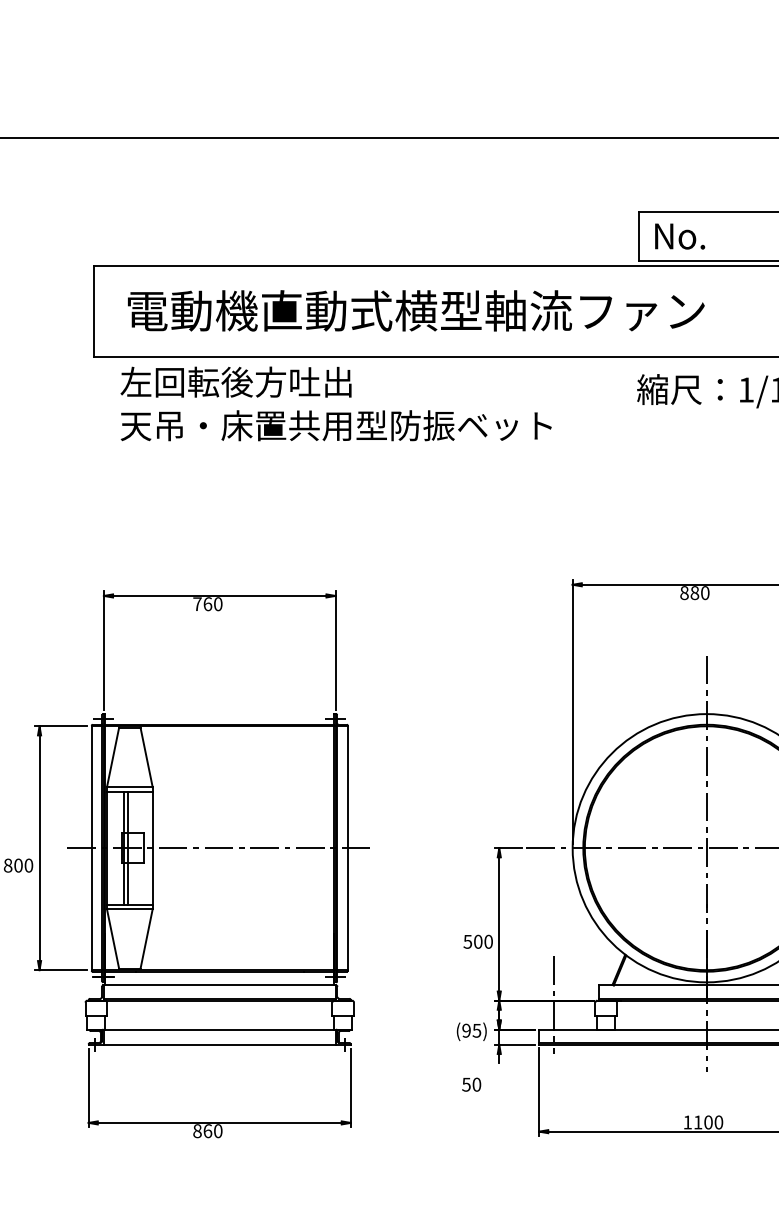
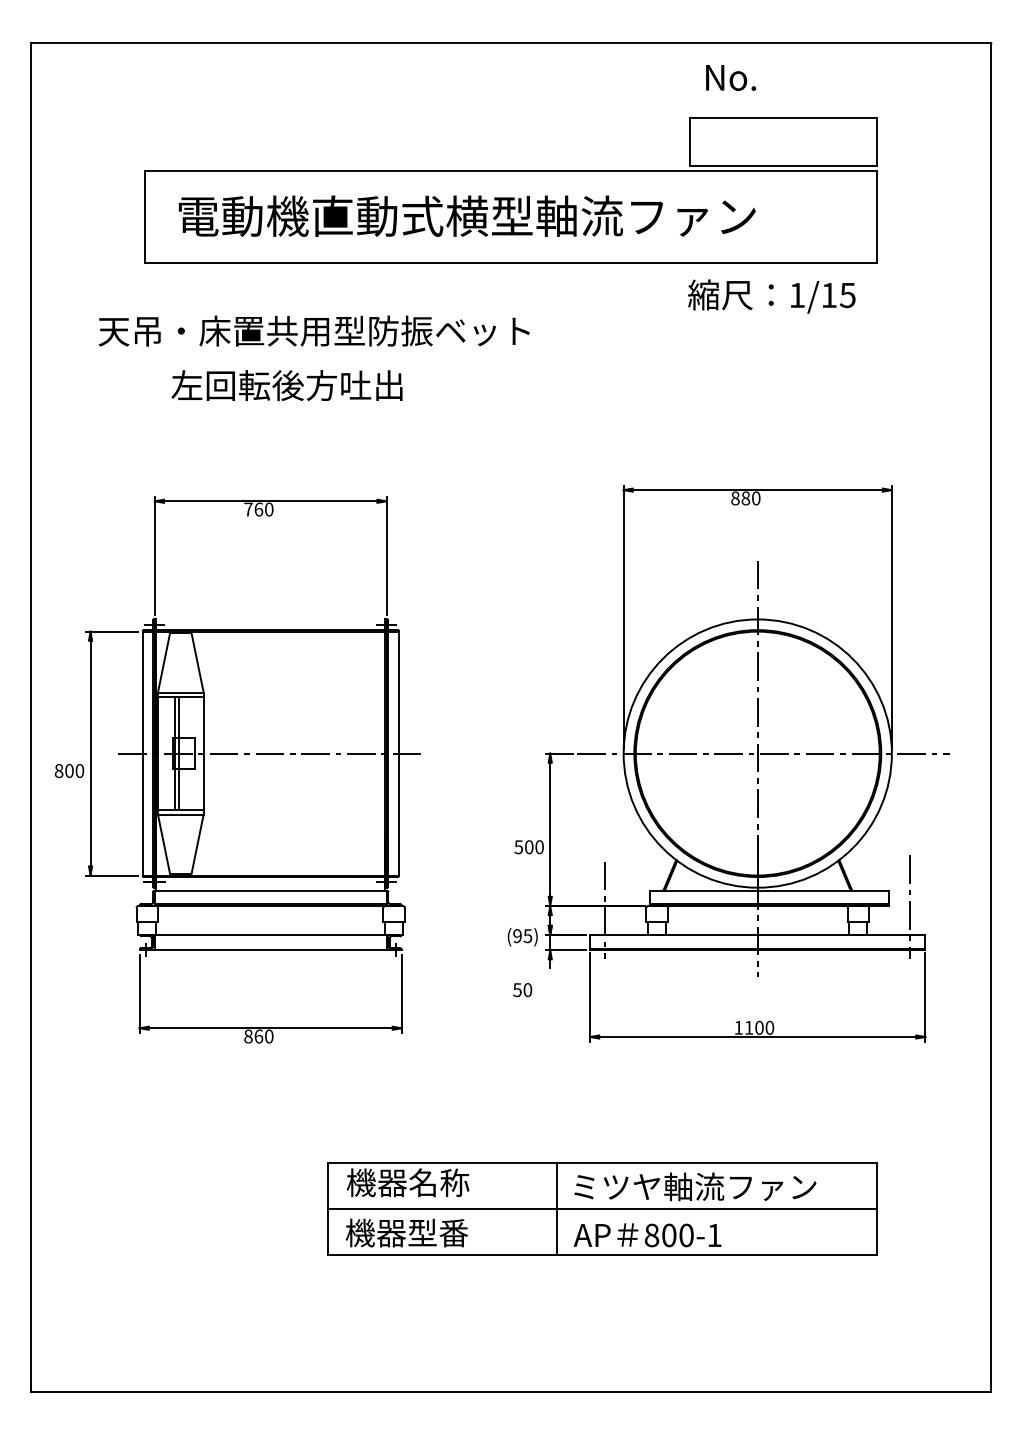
text: (680, 236) -> (731, 77), moved
text: (235, 382) -> (286, 385), moved
text: (335, 425) -> (313, 330), moved

